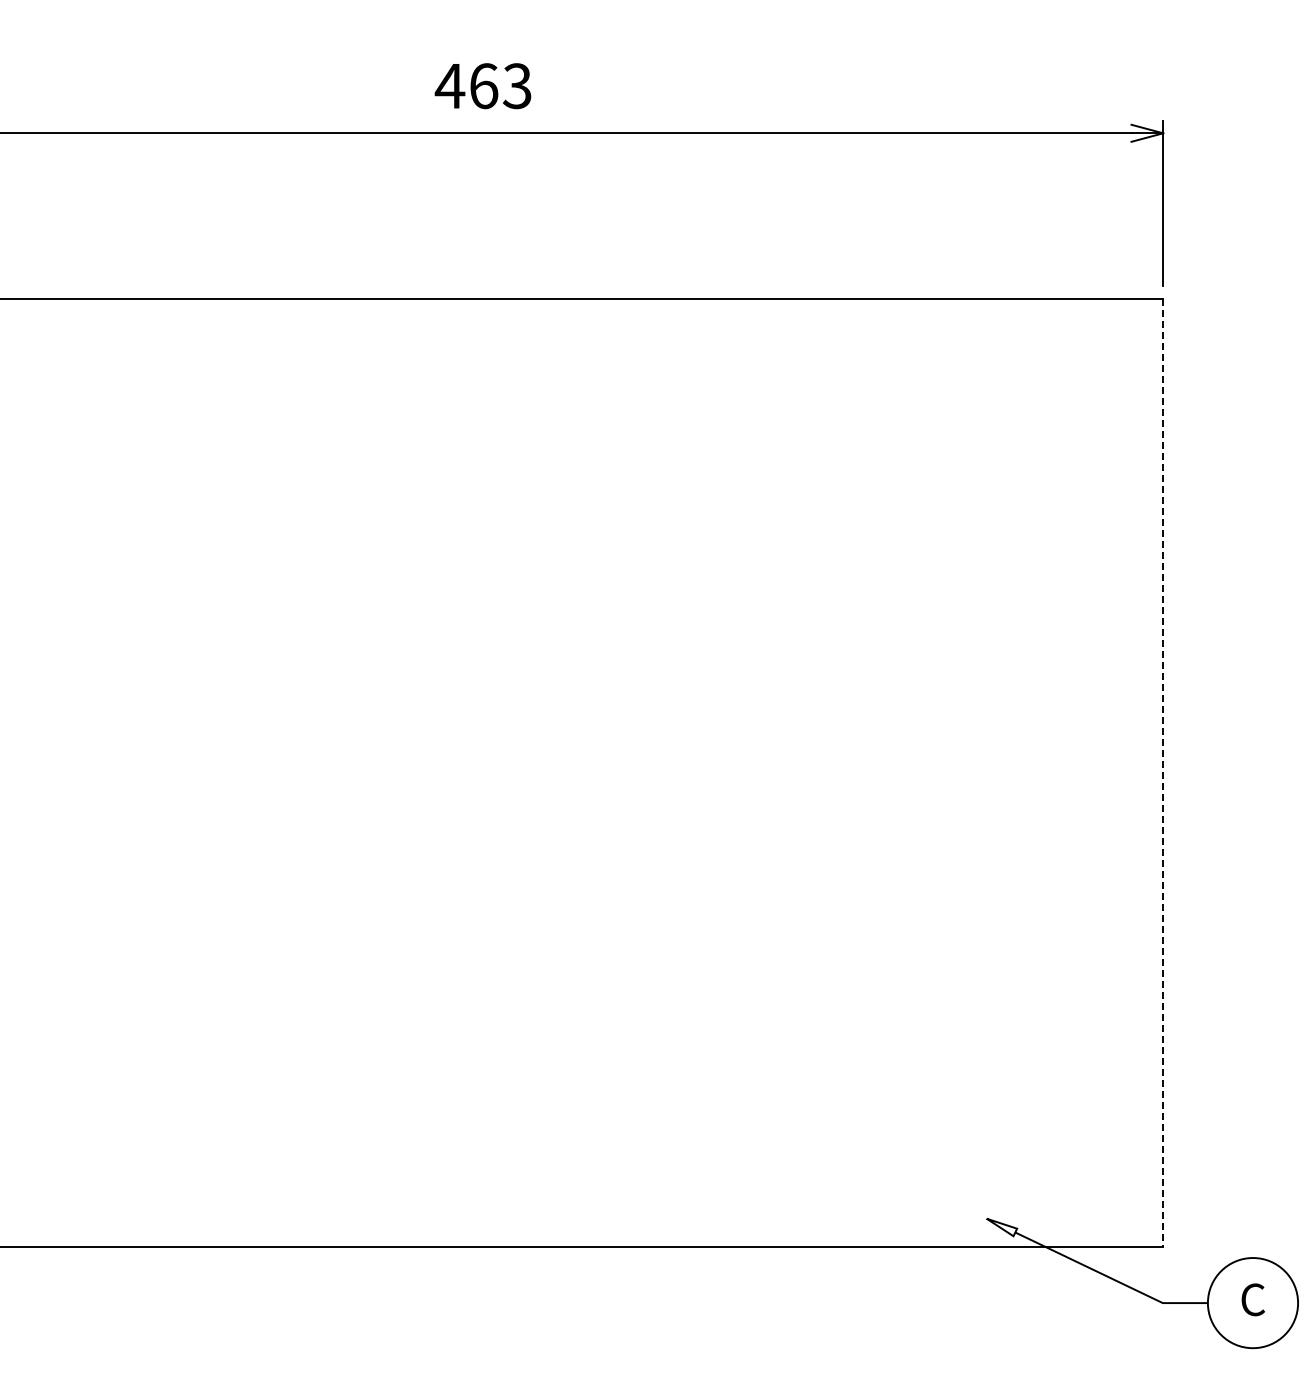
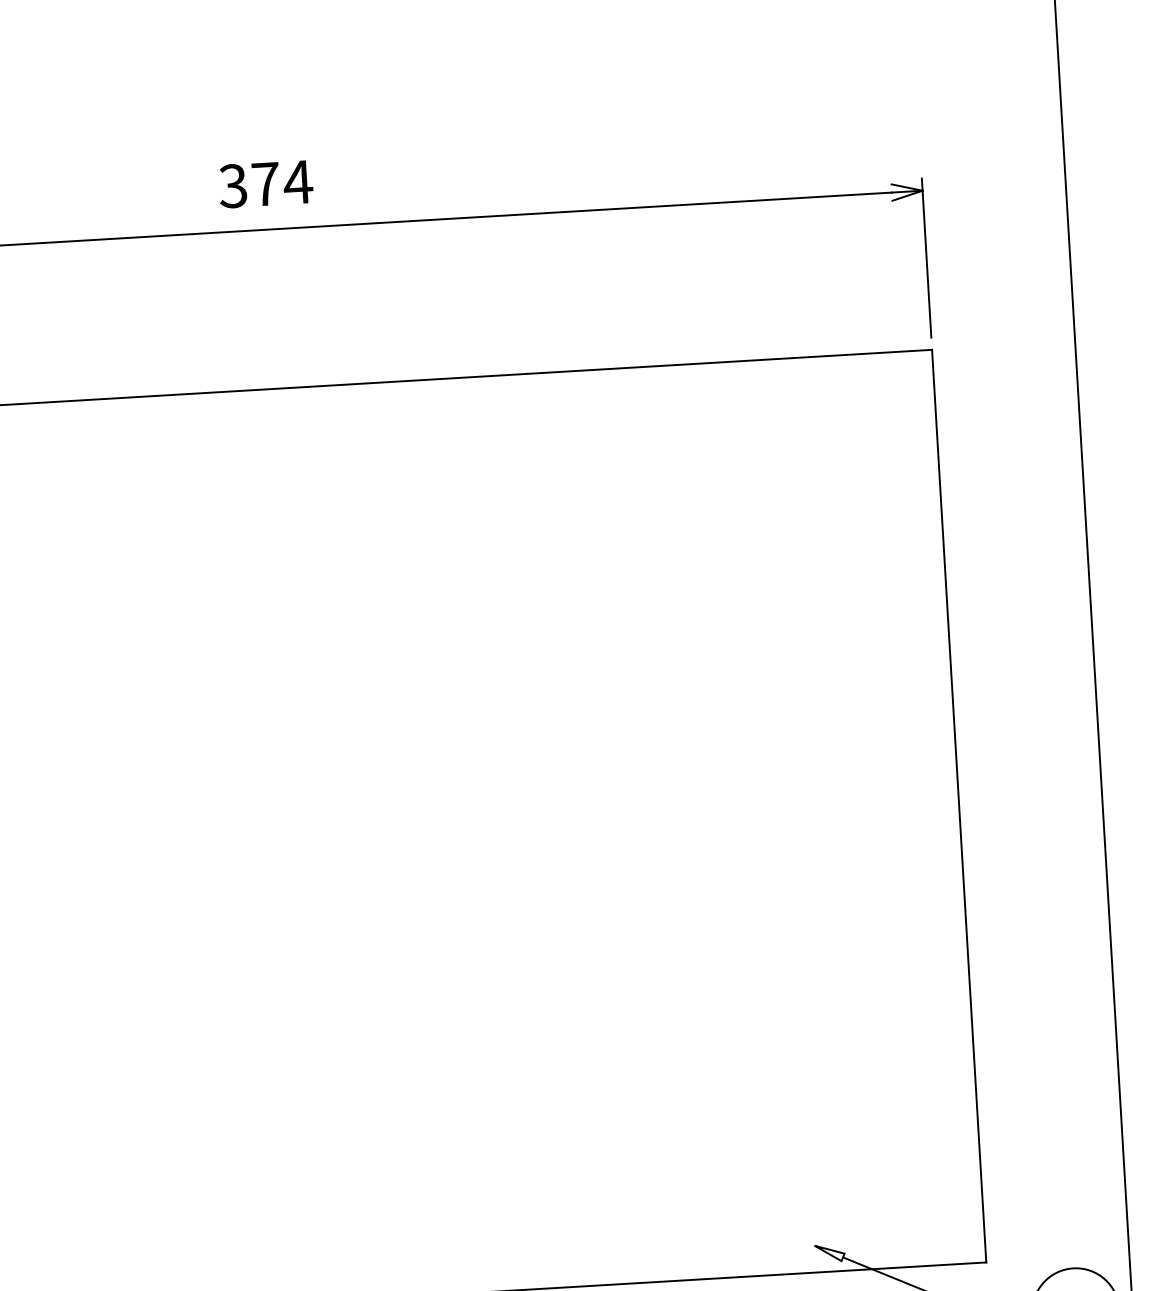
text: (483, 86) -> (265, 184), 463 -> 374
line: (1163, 772) -> (959, 806), dashed -> solid

